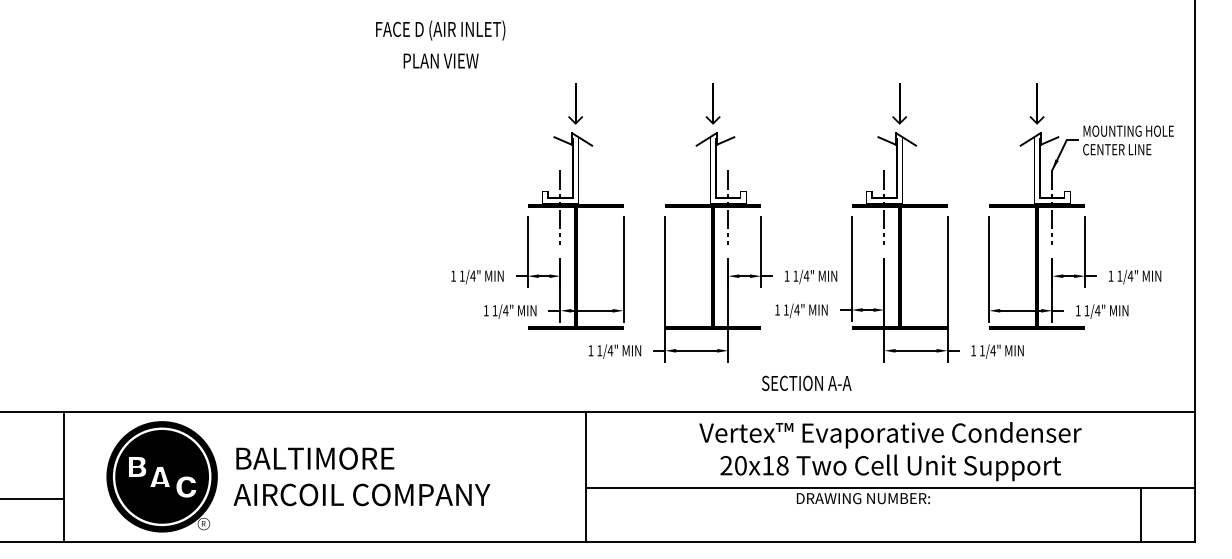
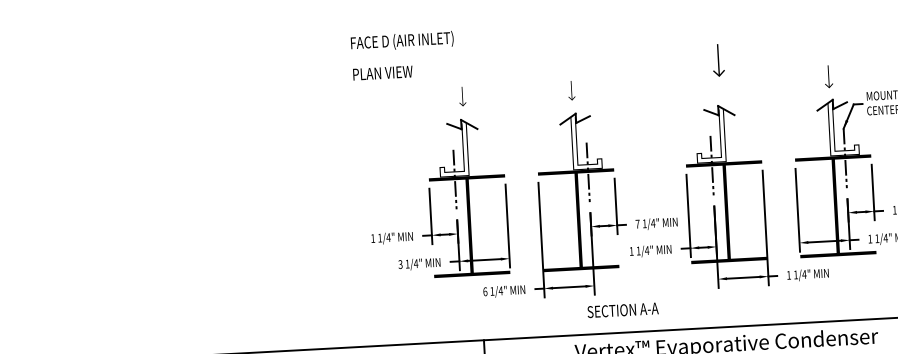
text: (440, 30) -> (402, 41), moved
text: (440, 60) -> (382, 72), moved
part: (575, 103) -> (462, 96), size x0.6
part: (712, 103) -> (571, 90), size x0.6
part: (899, 103) -> (718, 60), moved
part: (1036, 103) -> (828, 76), size x0.7
text: (786, 275) -> (637, 223), 1 -> 7
text: (485, 310) -> (399, 264), 1 -> 3
text: (590, 350) -> (484, 291), 1 -> 6
text: (806, 382) -> (622, 309), moved

